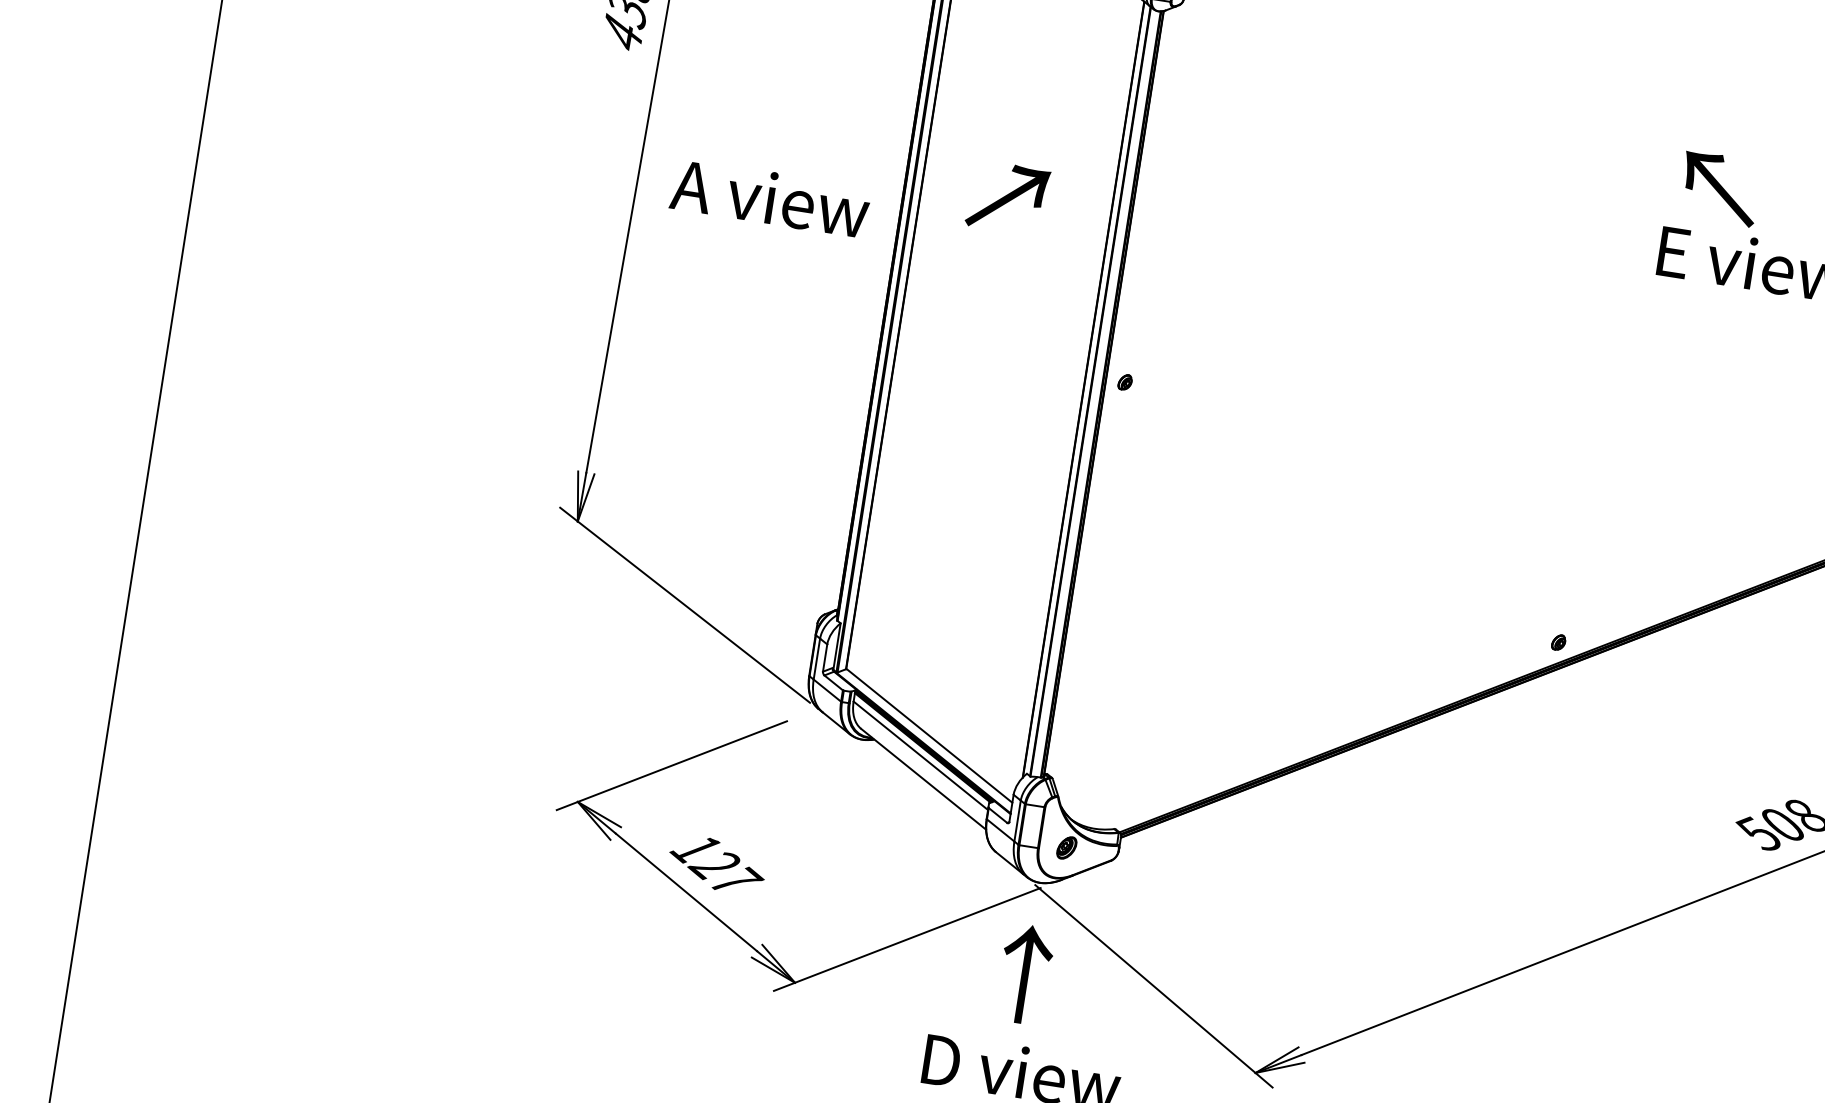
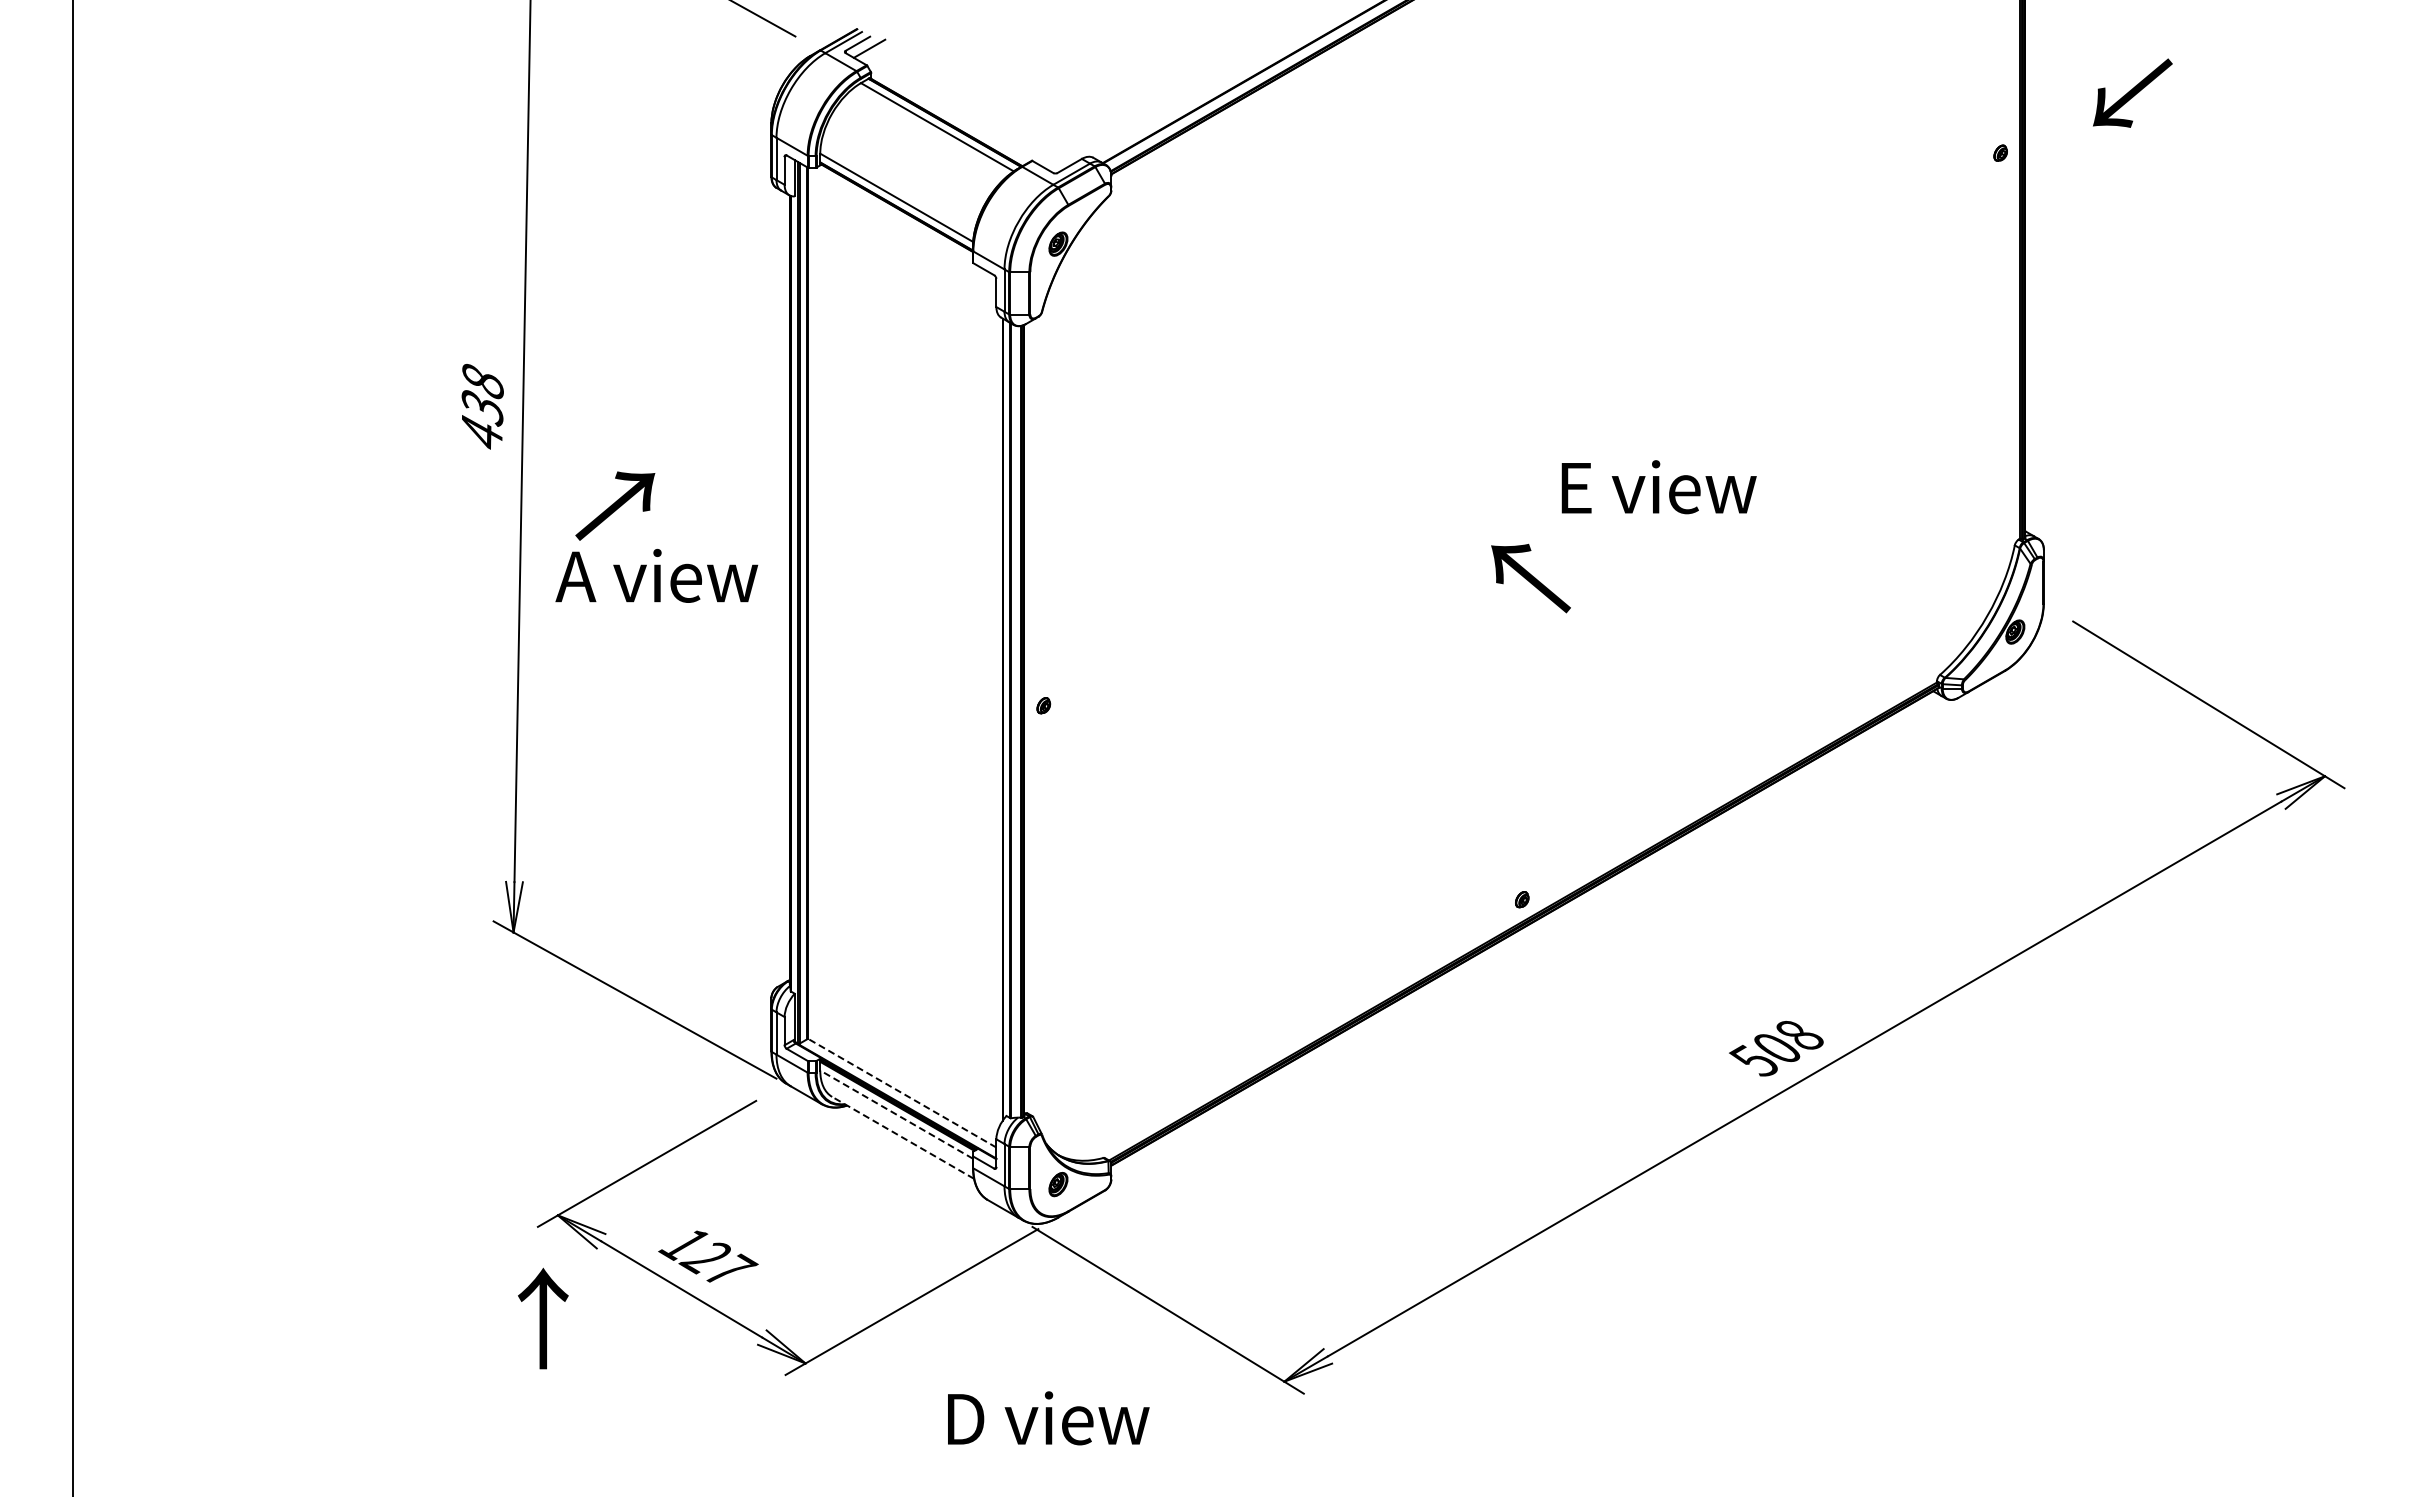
text: (1719, 188) -> (1530, 578), moved
text: (1008, 197) -> (615, 505), moved
line: (929, 736) -> (902, 1093), solid -> dashed
line: (920, 755) -> (896, 1114), solid -> dashed
line: (924, 778) -> (903, 1137), solid -> dashed
text: (1025, 974) -> (543, 1318), moved

